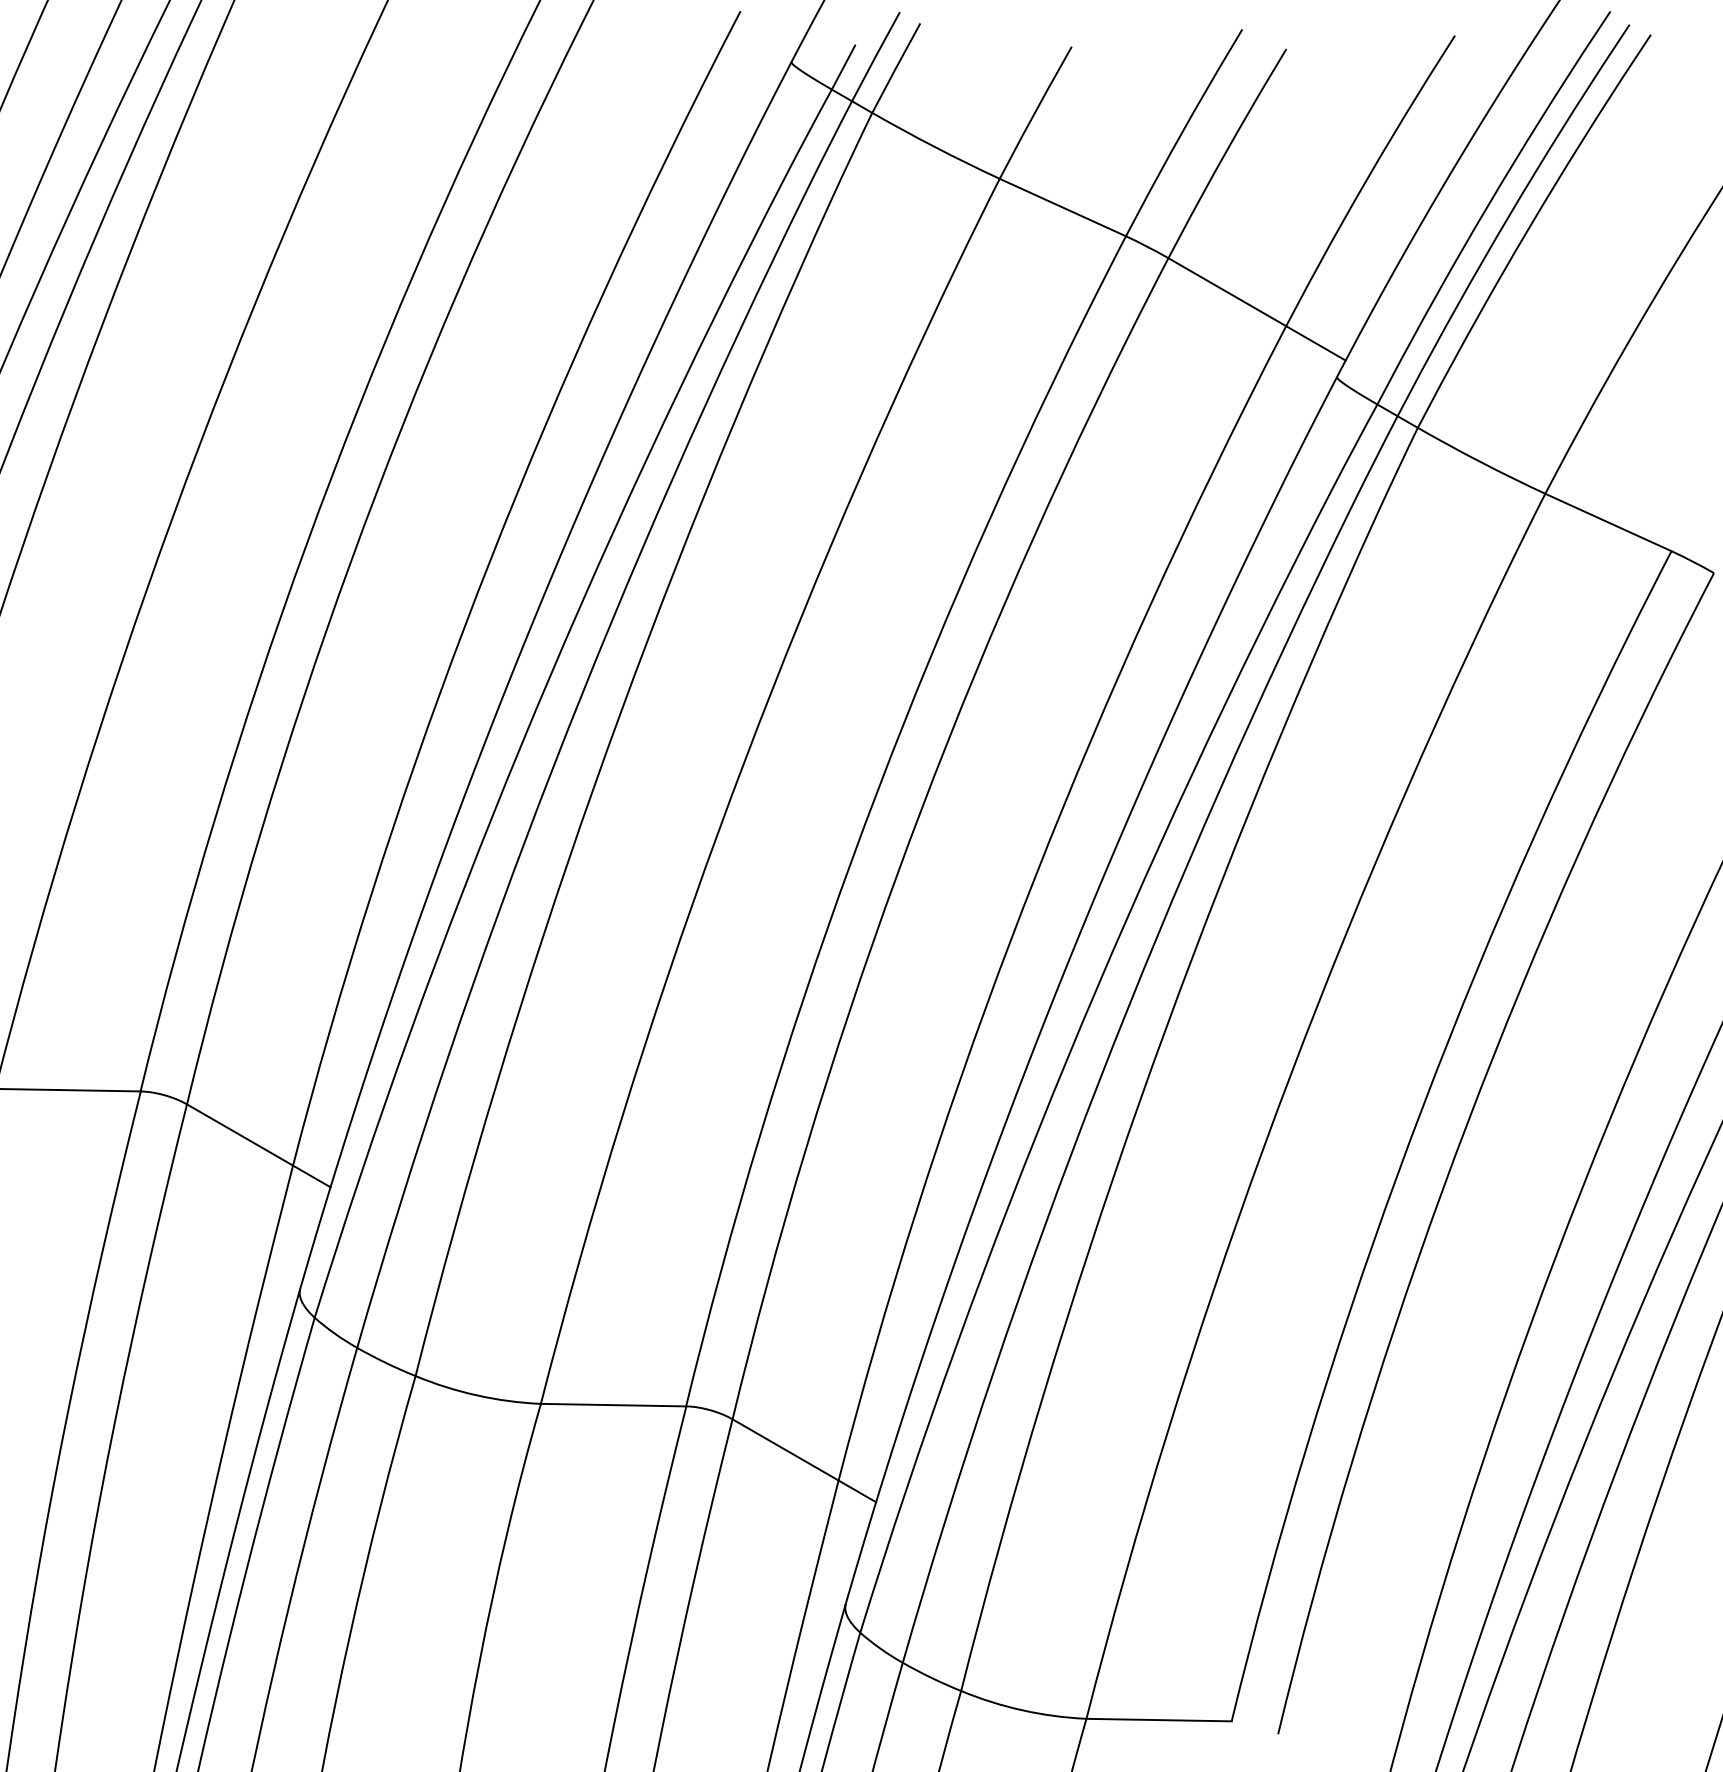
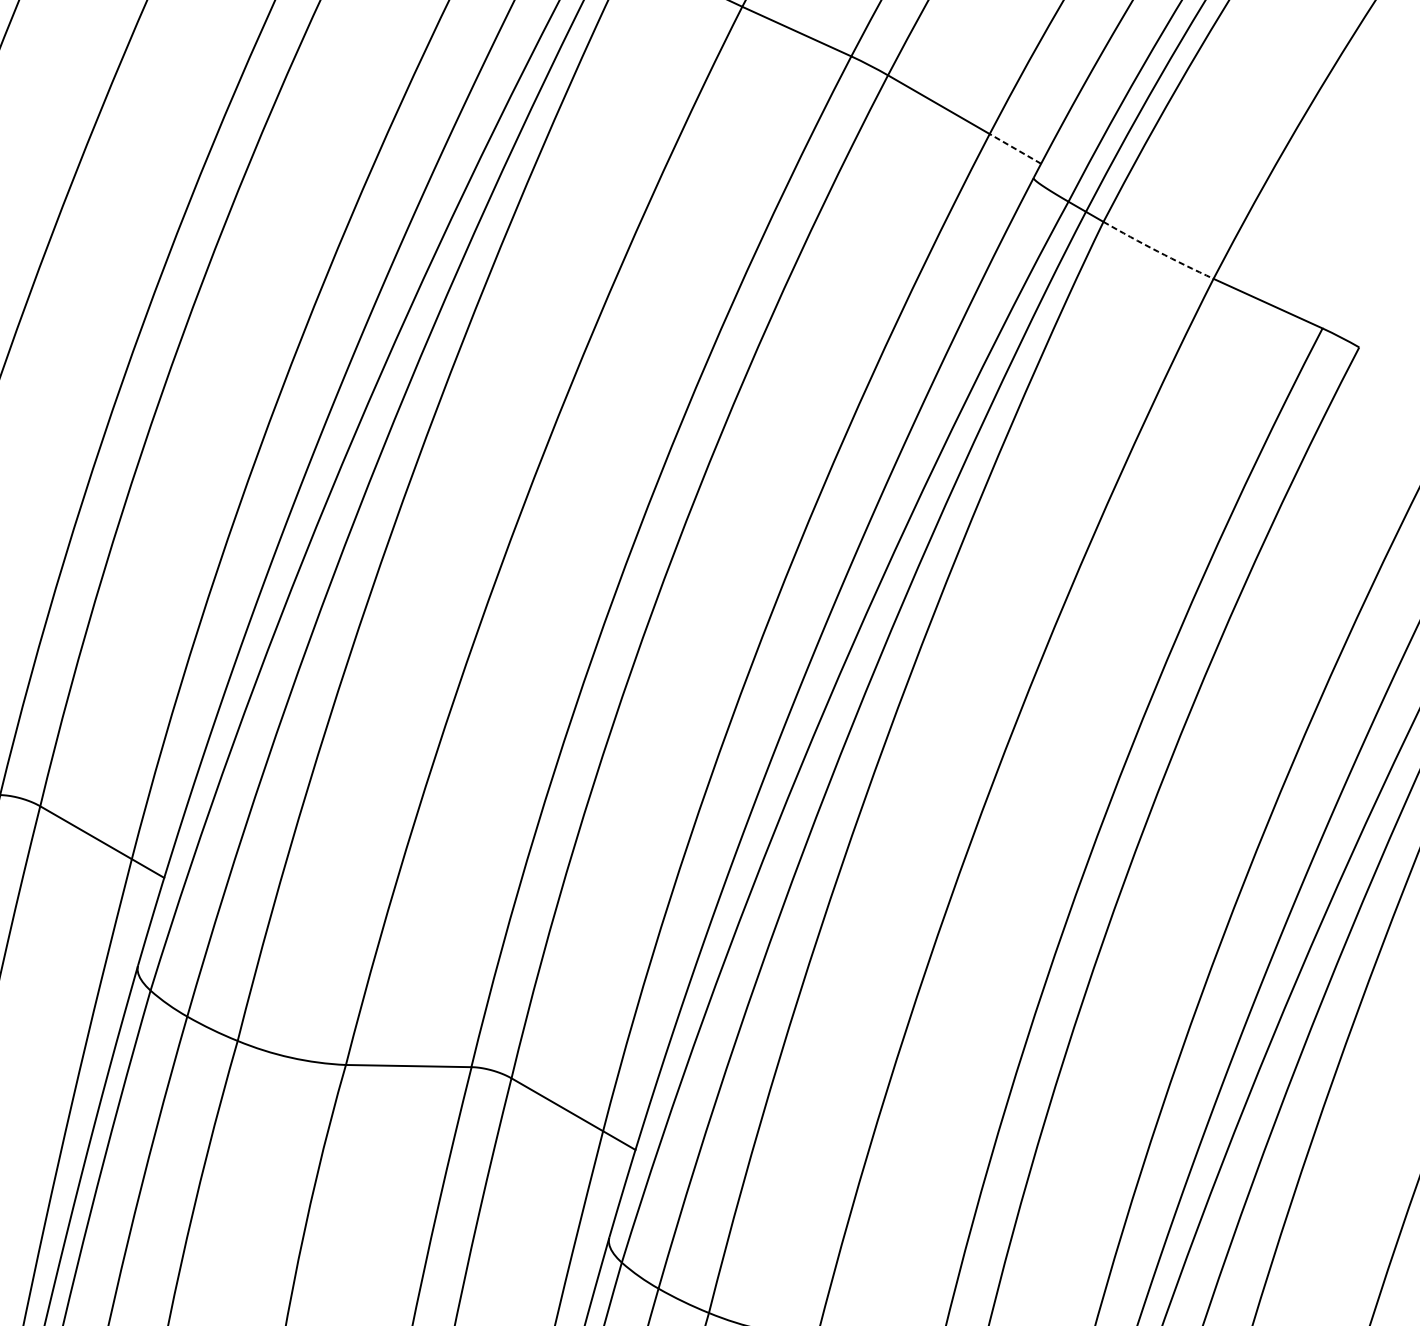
line: (1315, 343) -> (1015, 149), solid -> dashed
arc: (1480, 462) -> (1157, 251), solid -> dashed

